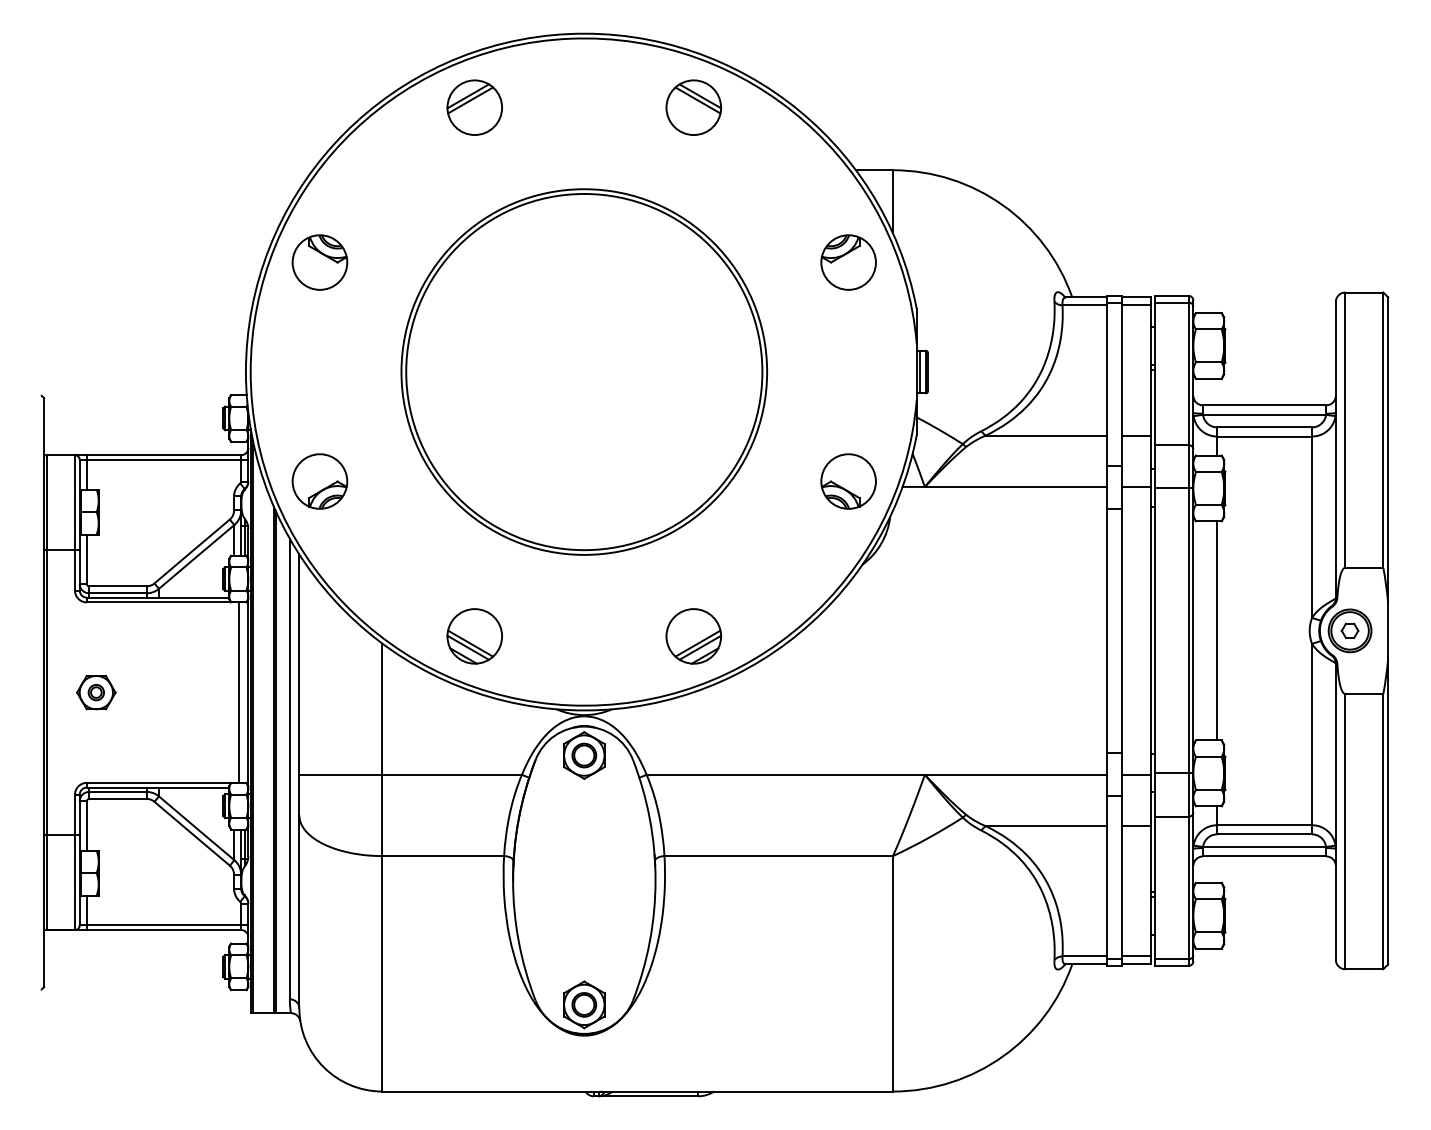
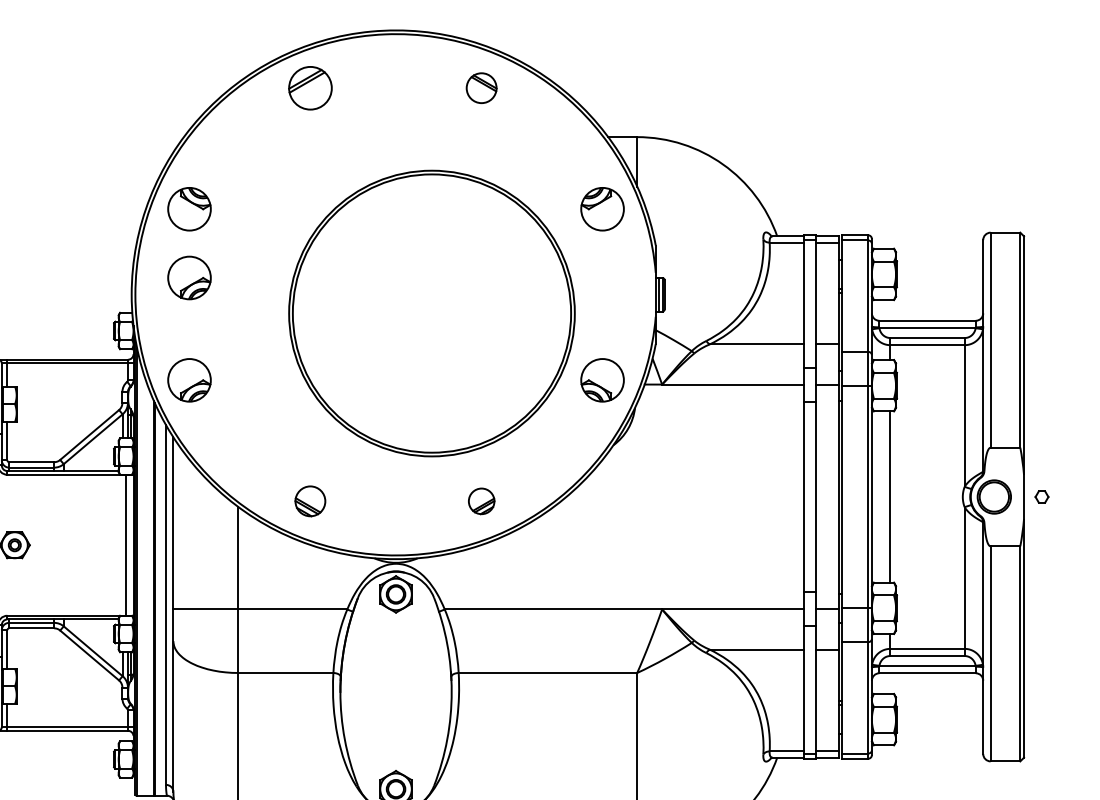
part: (693, 107) -> (481, 88), size x0.7
part: (319, 350) -> (189, 277), added
part: (583, 371) -> (431, 313), moved
part: (1349, 630) -> (1041, 496), moved
part: (474, 636) -> (310, 501), size x0.7
part: (693, 636) -> (481, 501), size x0.6

